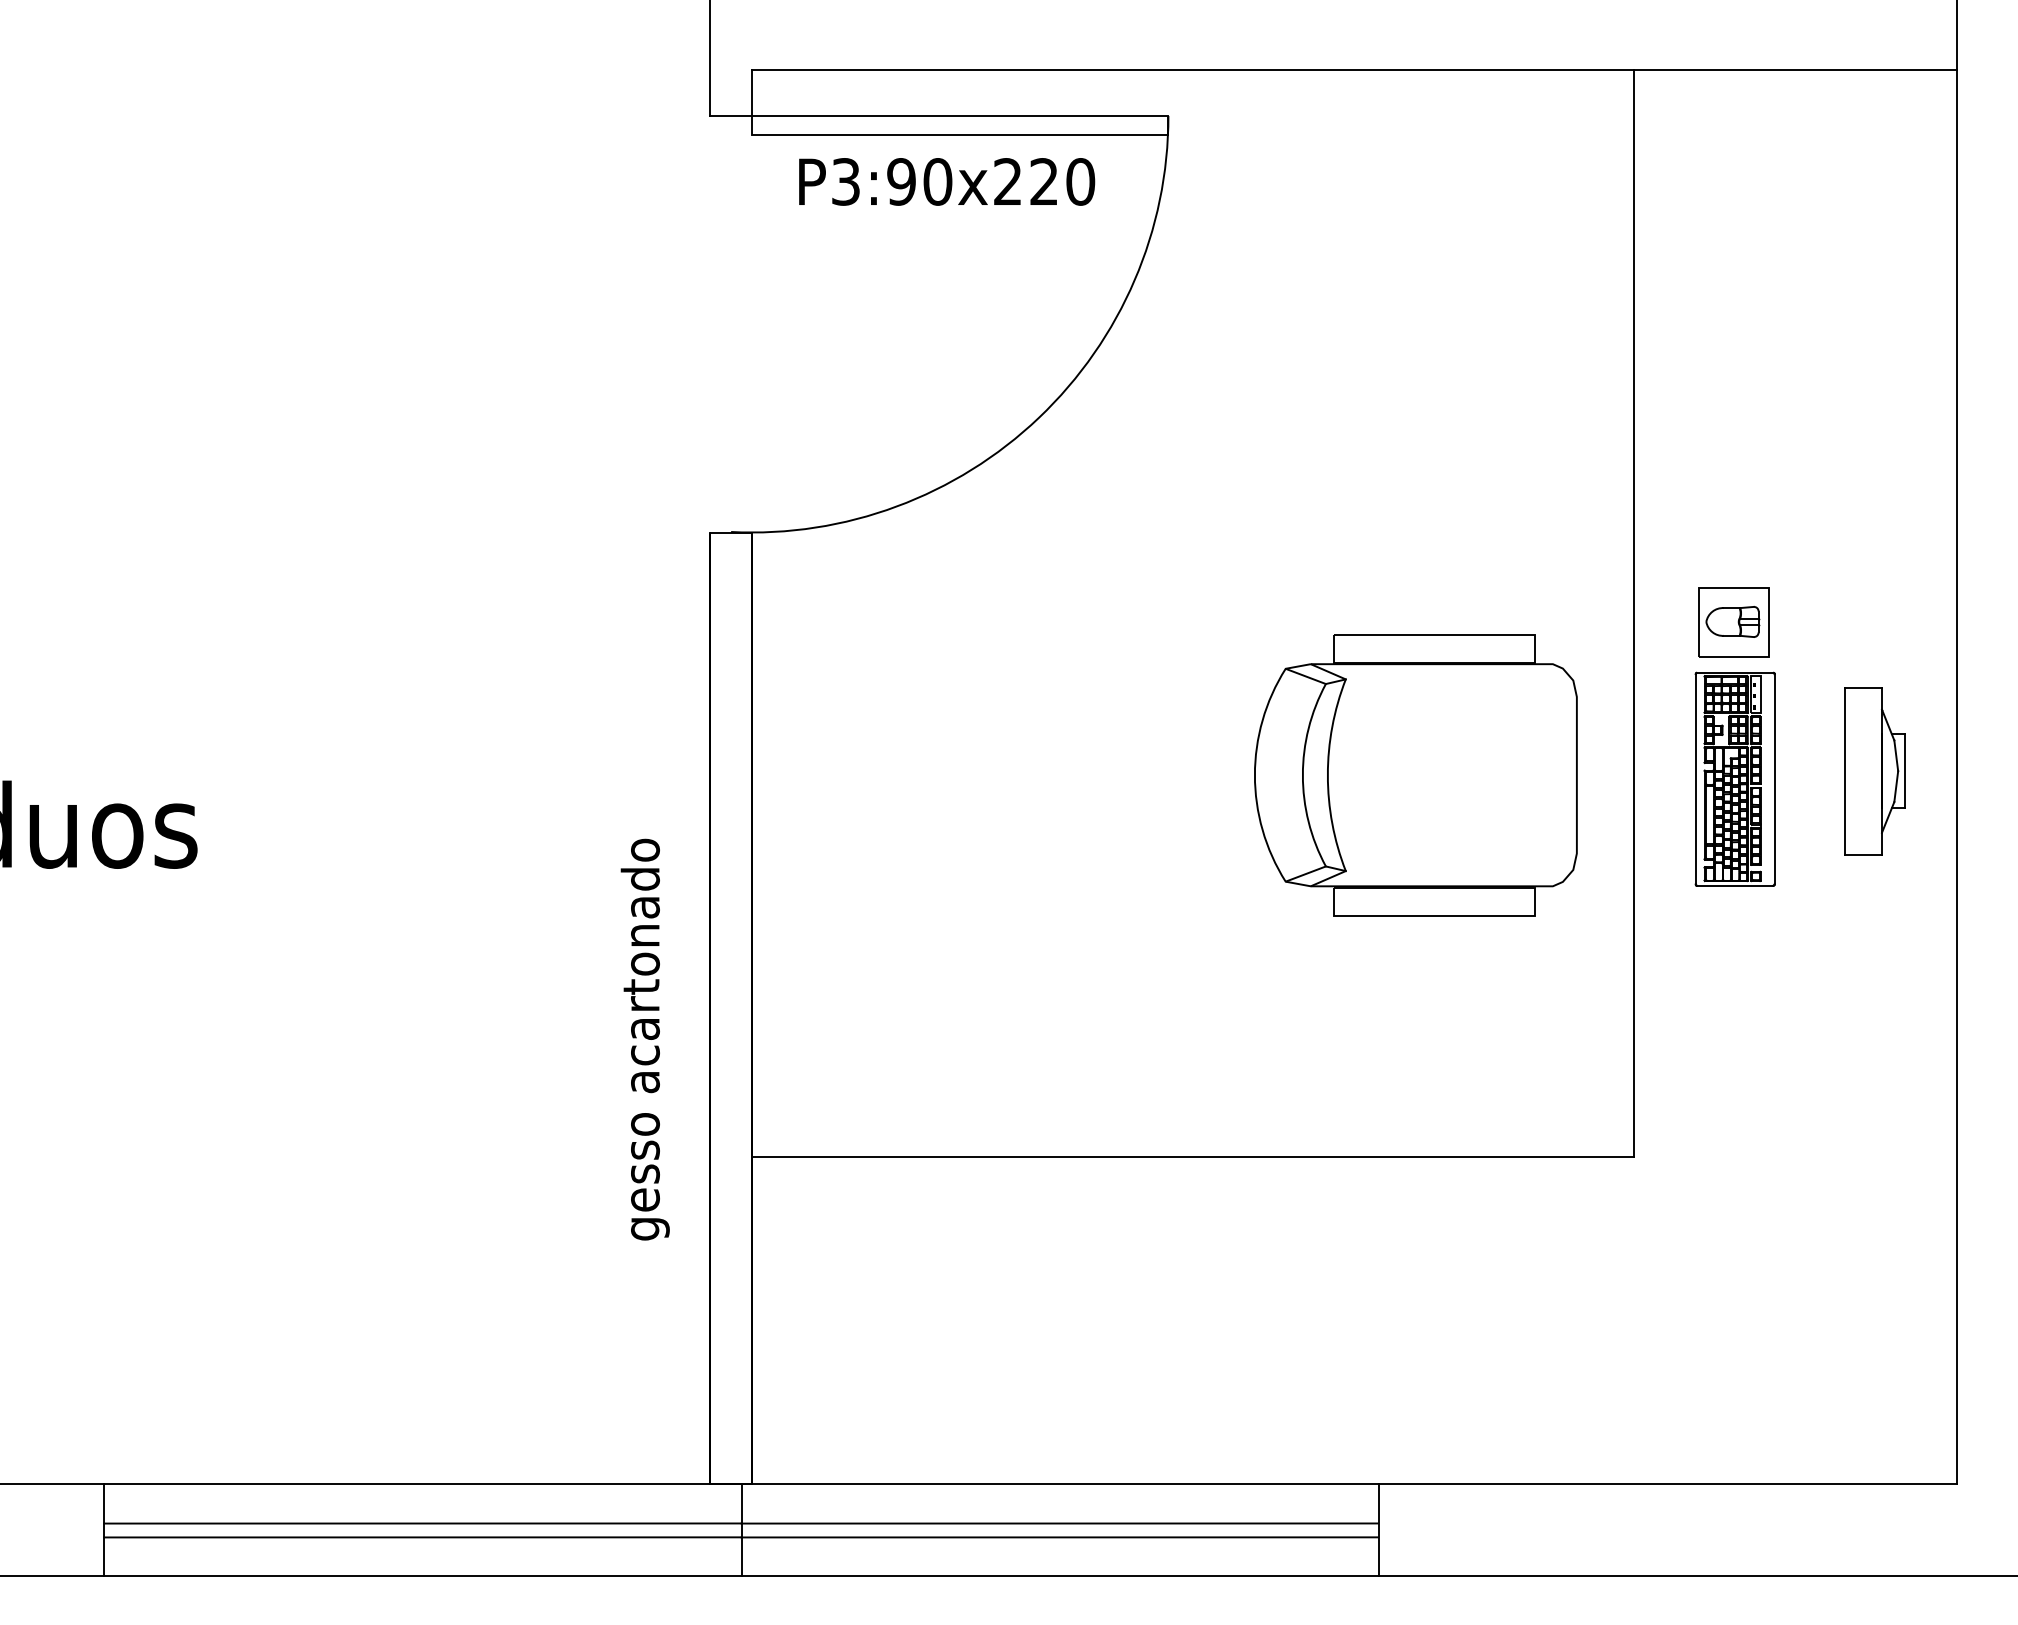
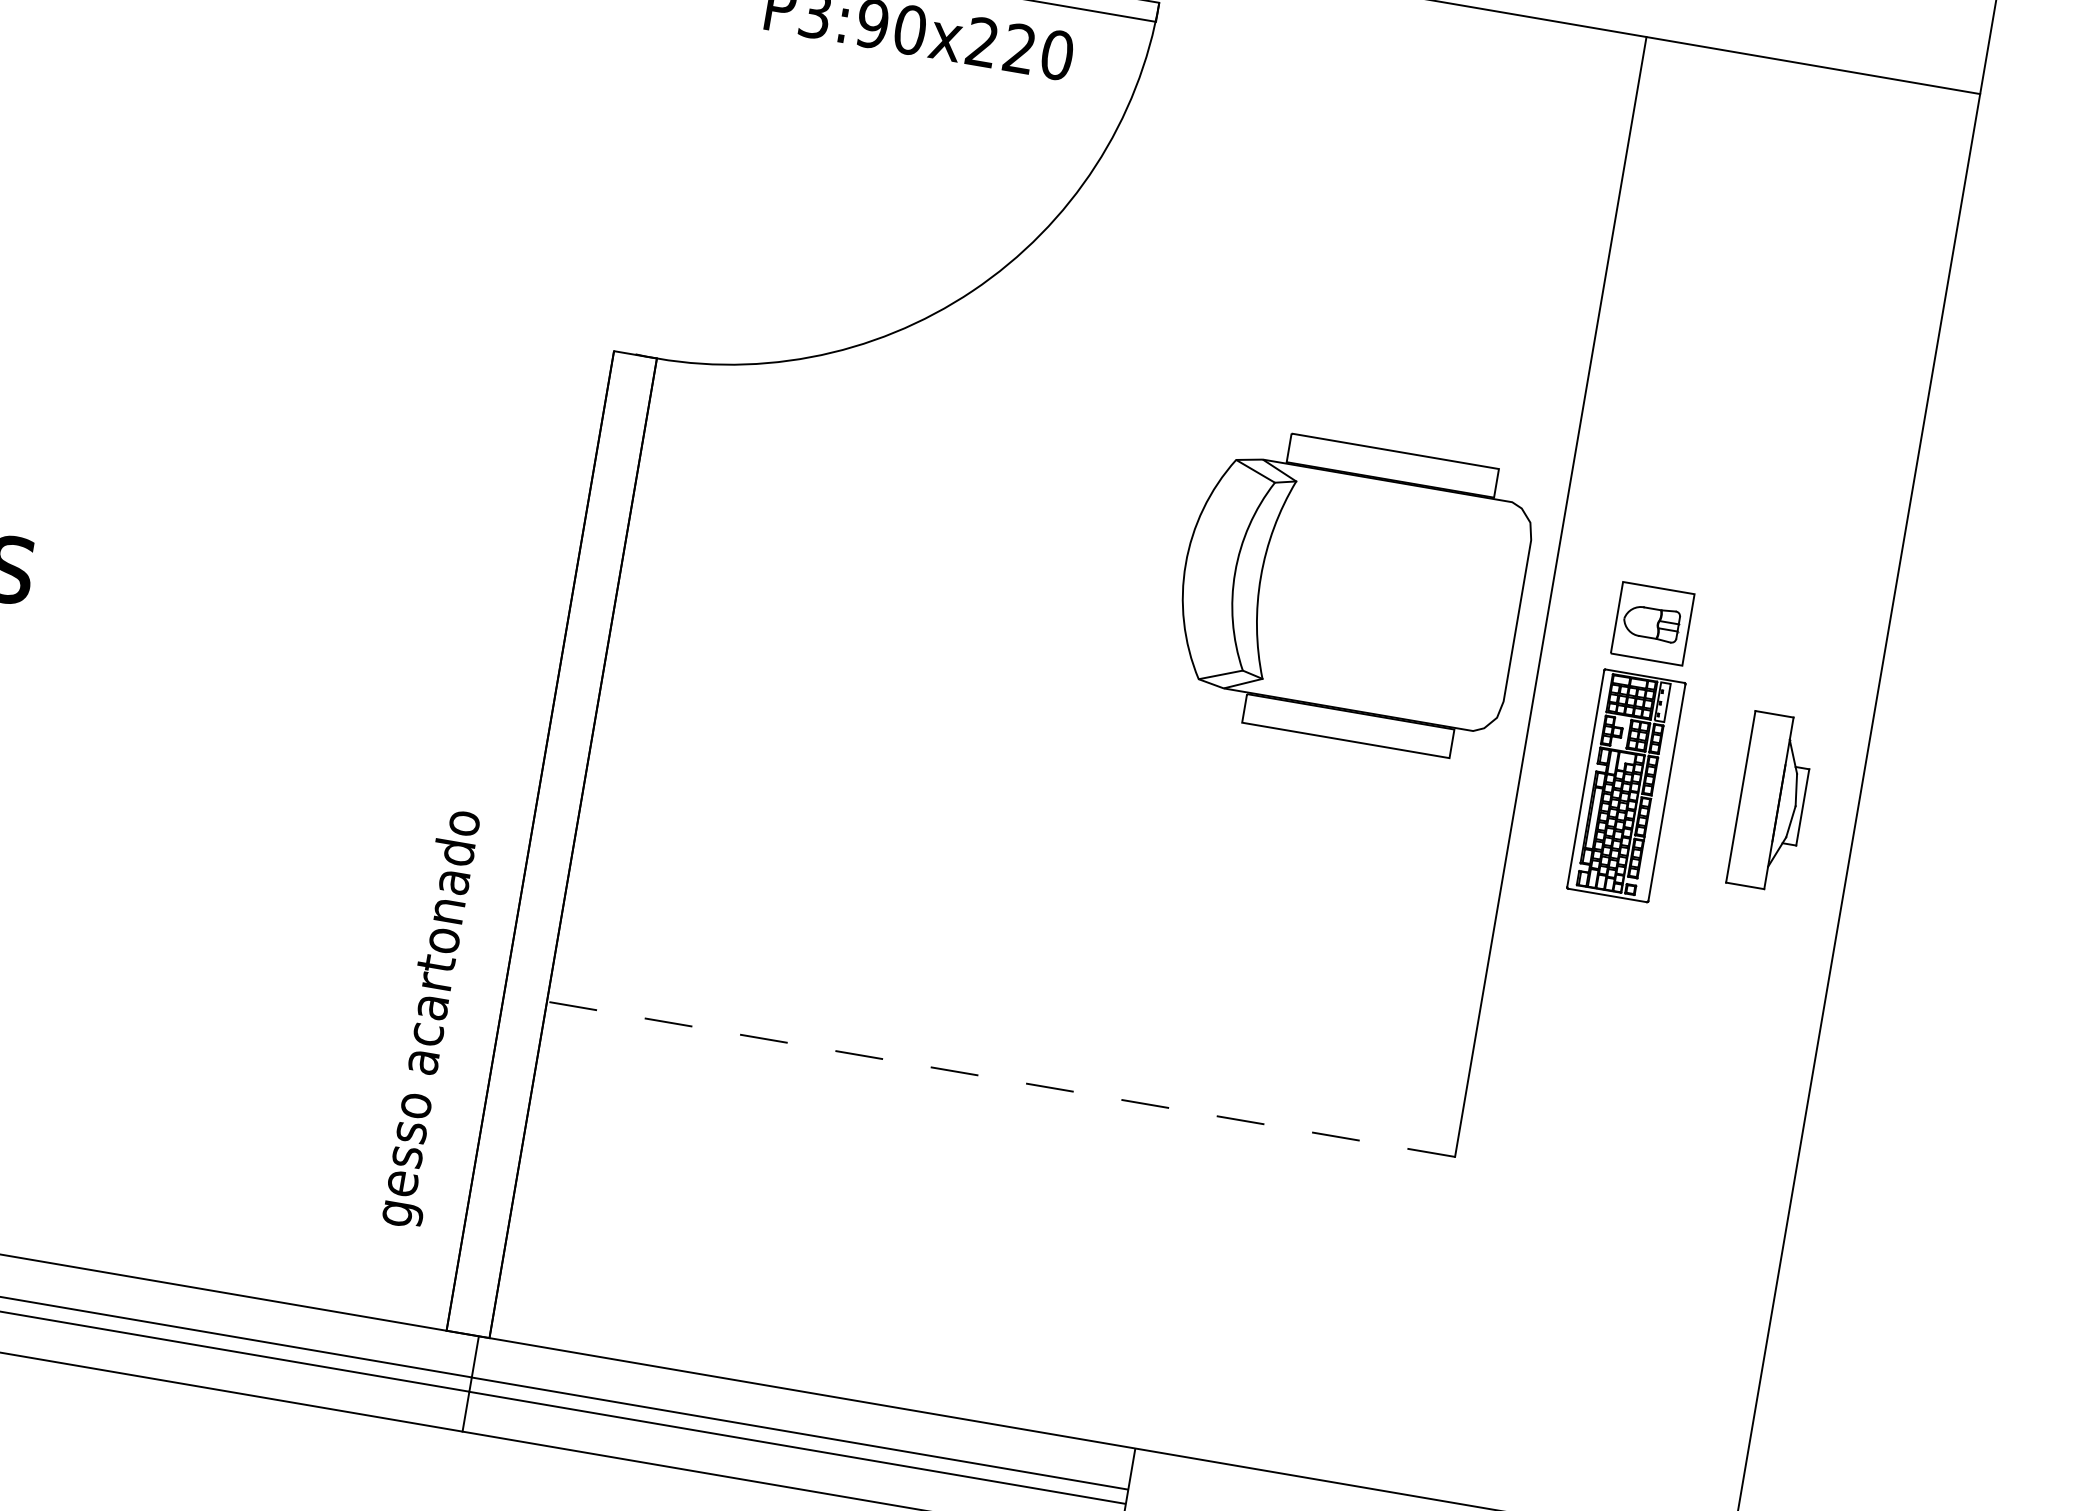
part: (1415, 775) -> (1351, 592), moved
text: (644, 1039) -> (430, 1018), moved
line: (1192, 1156) -> (1000, 1078), solid -> dashed

